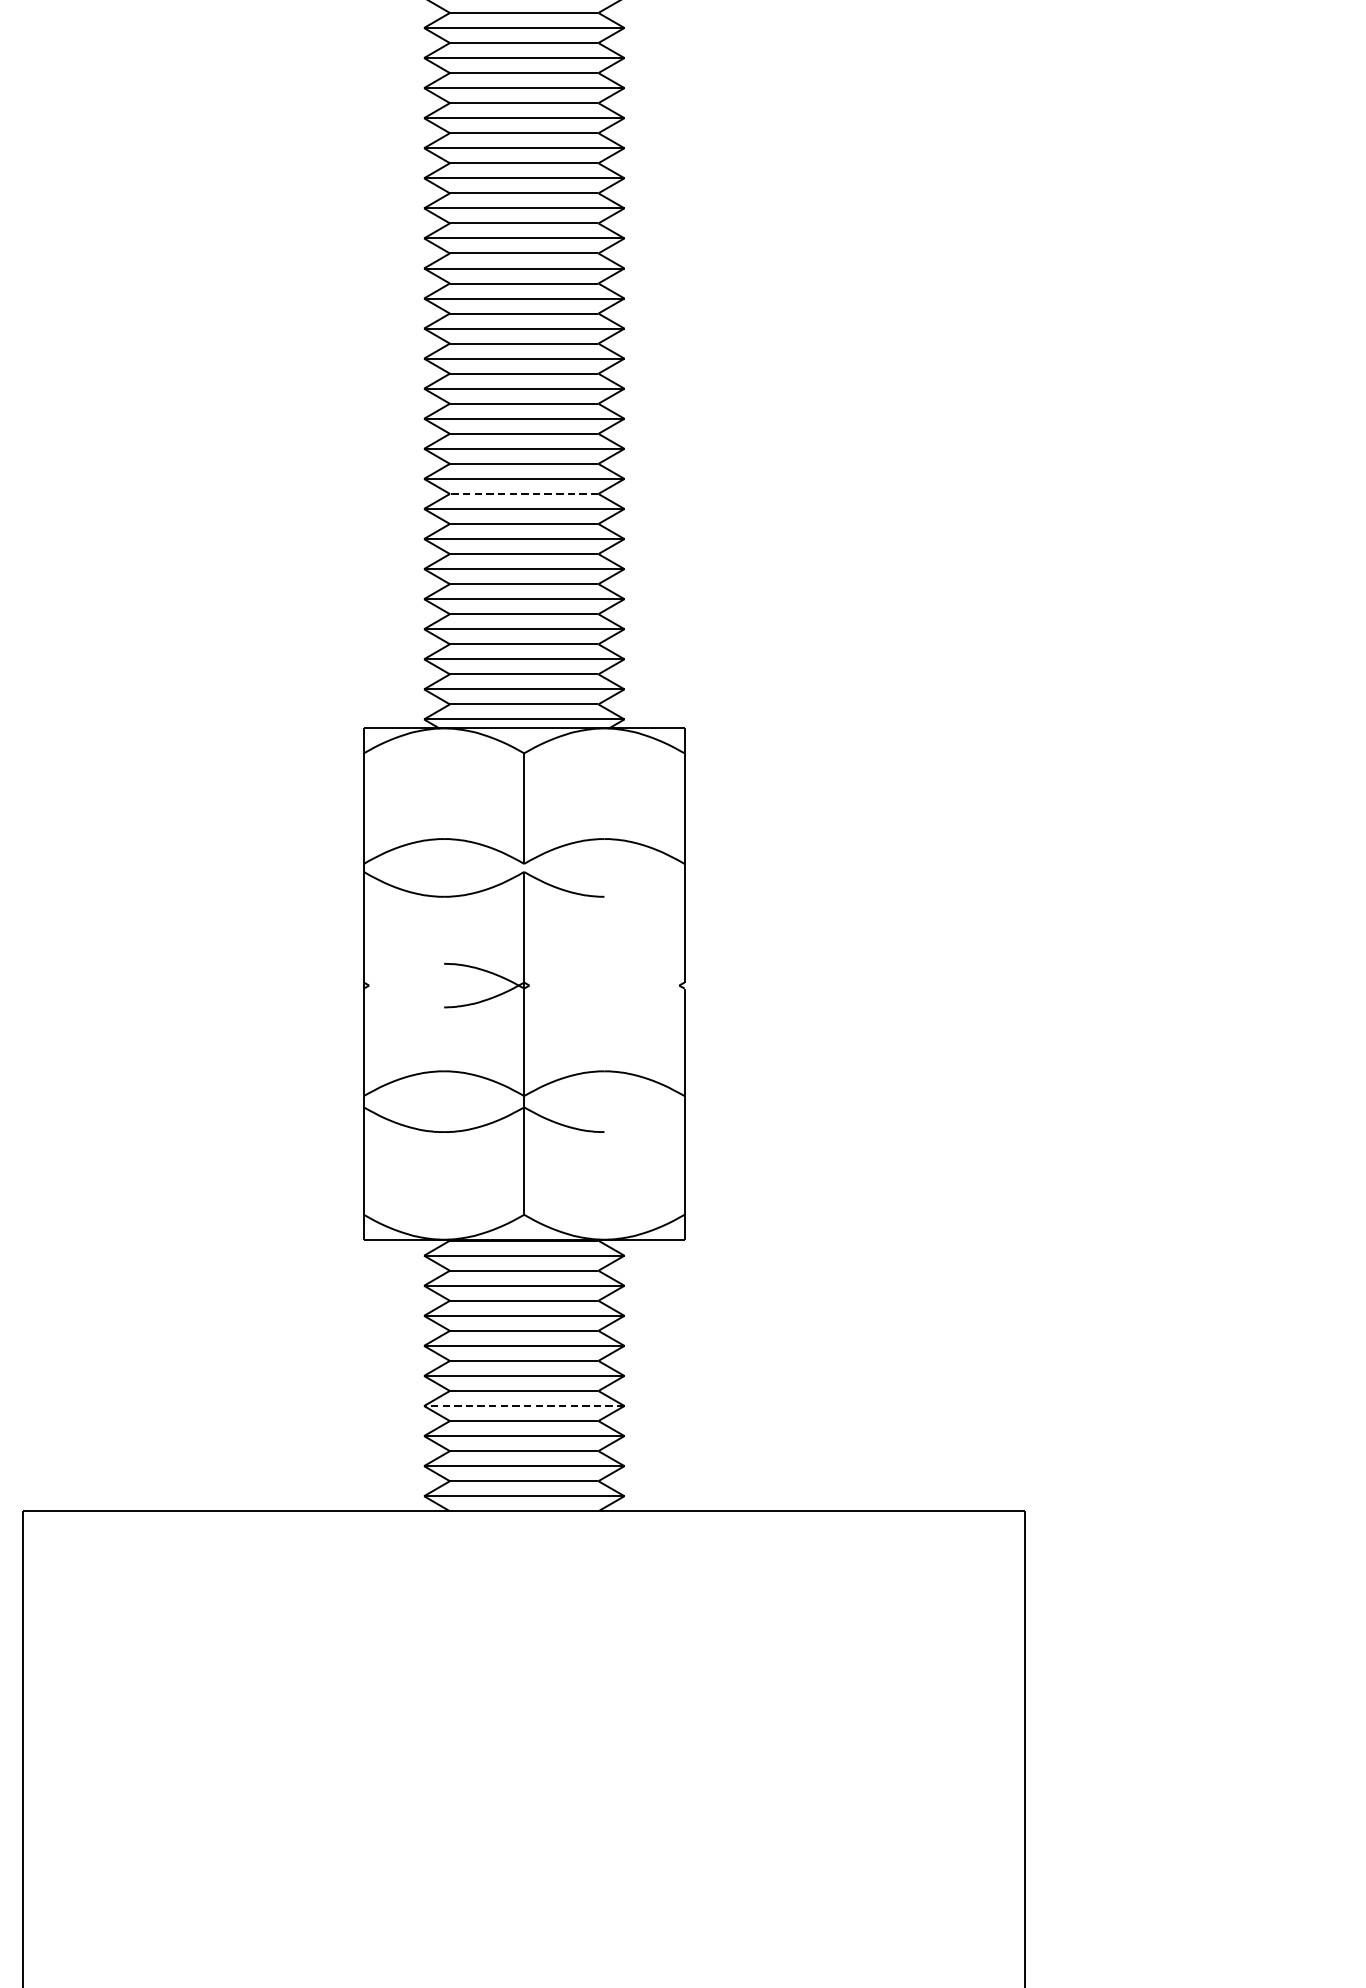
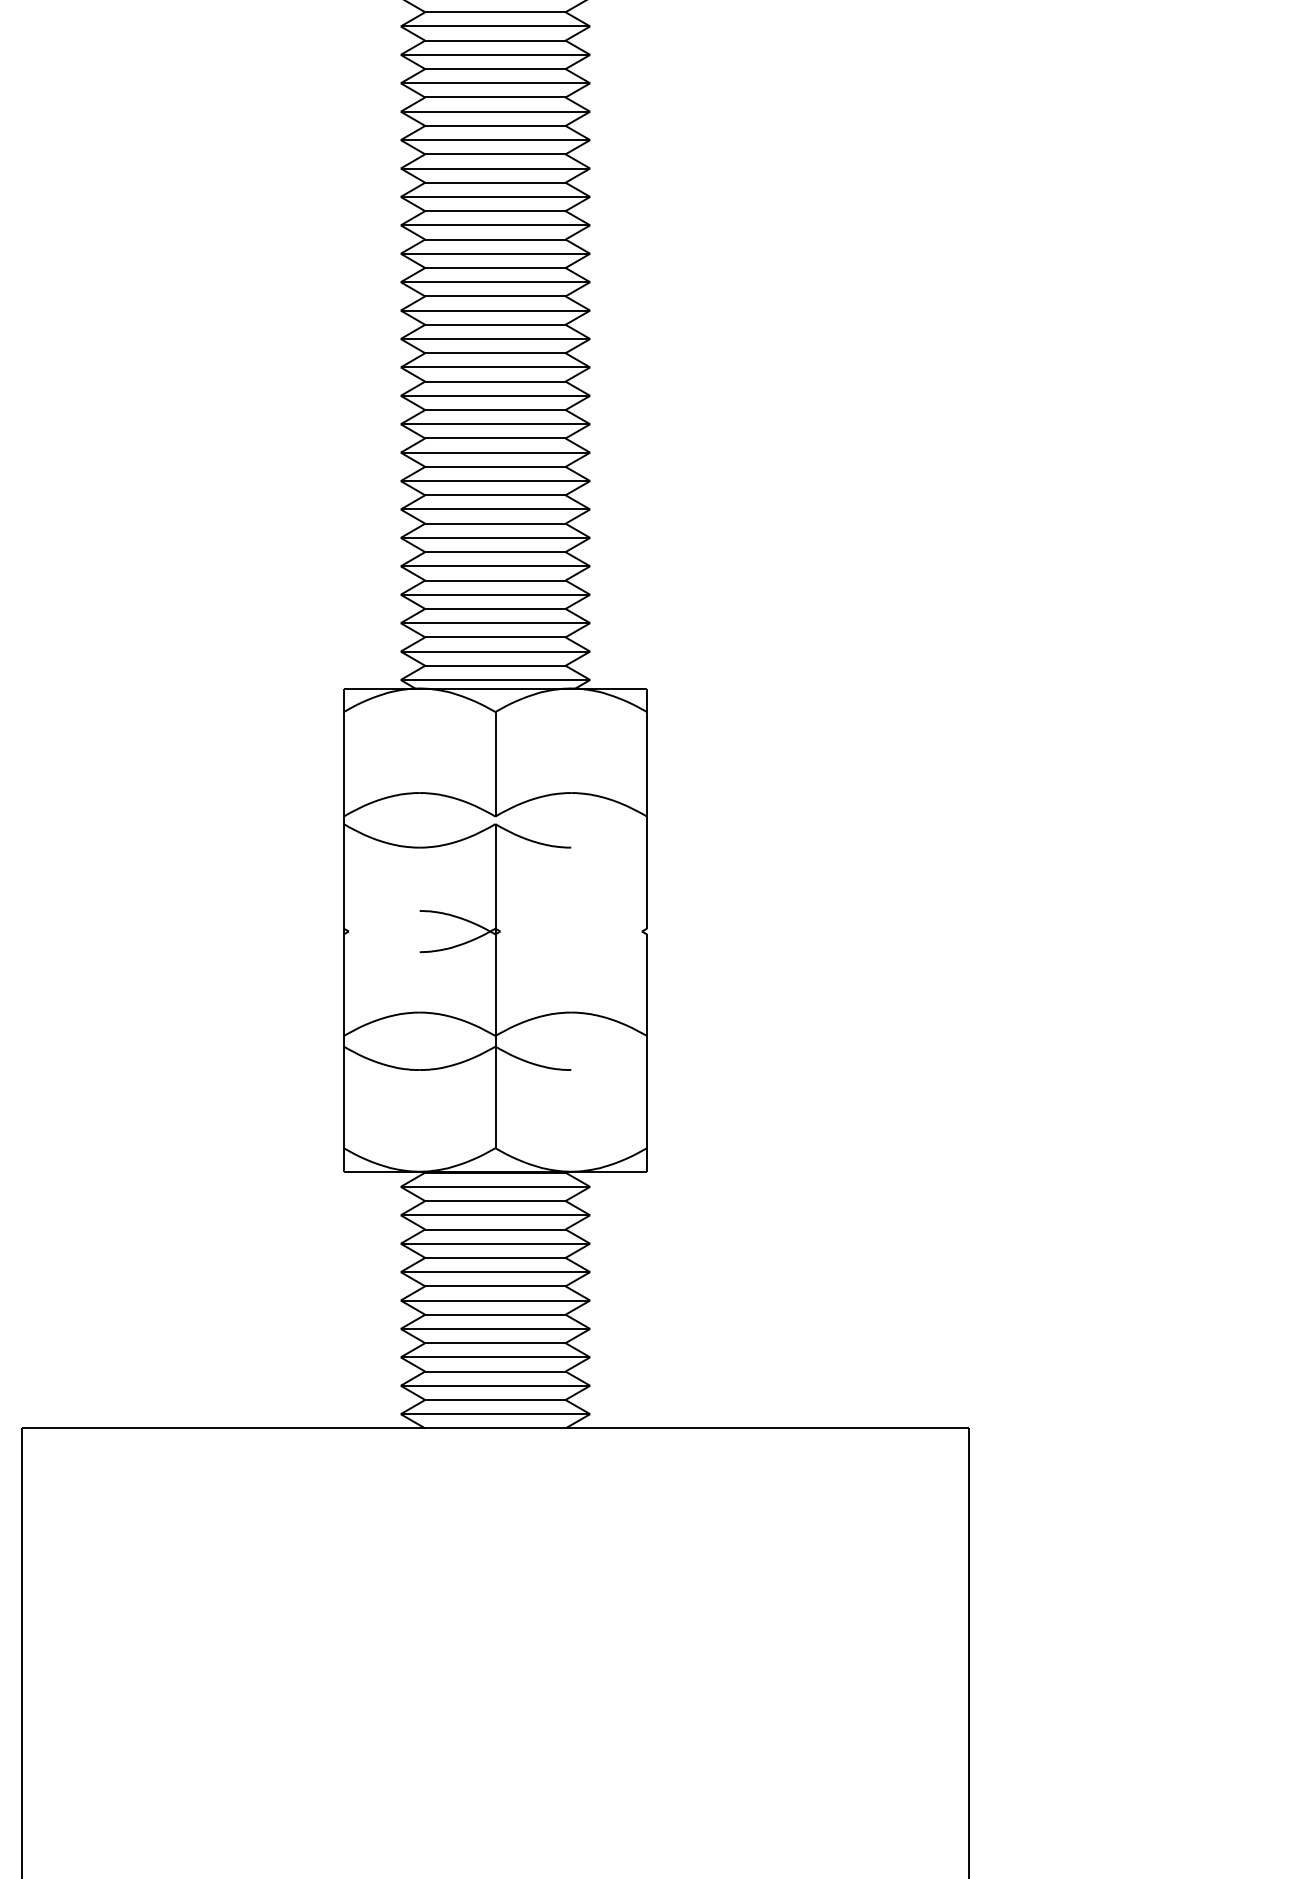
line: (523, 493) -> (494, 466), dashed -> solid
line: (524, 1405) -> (495, 1328), dashed -> solid

